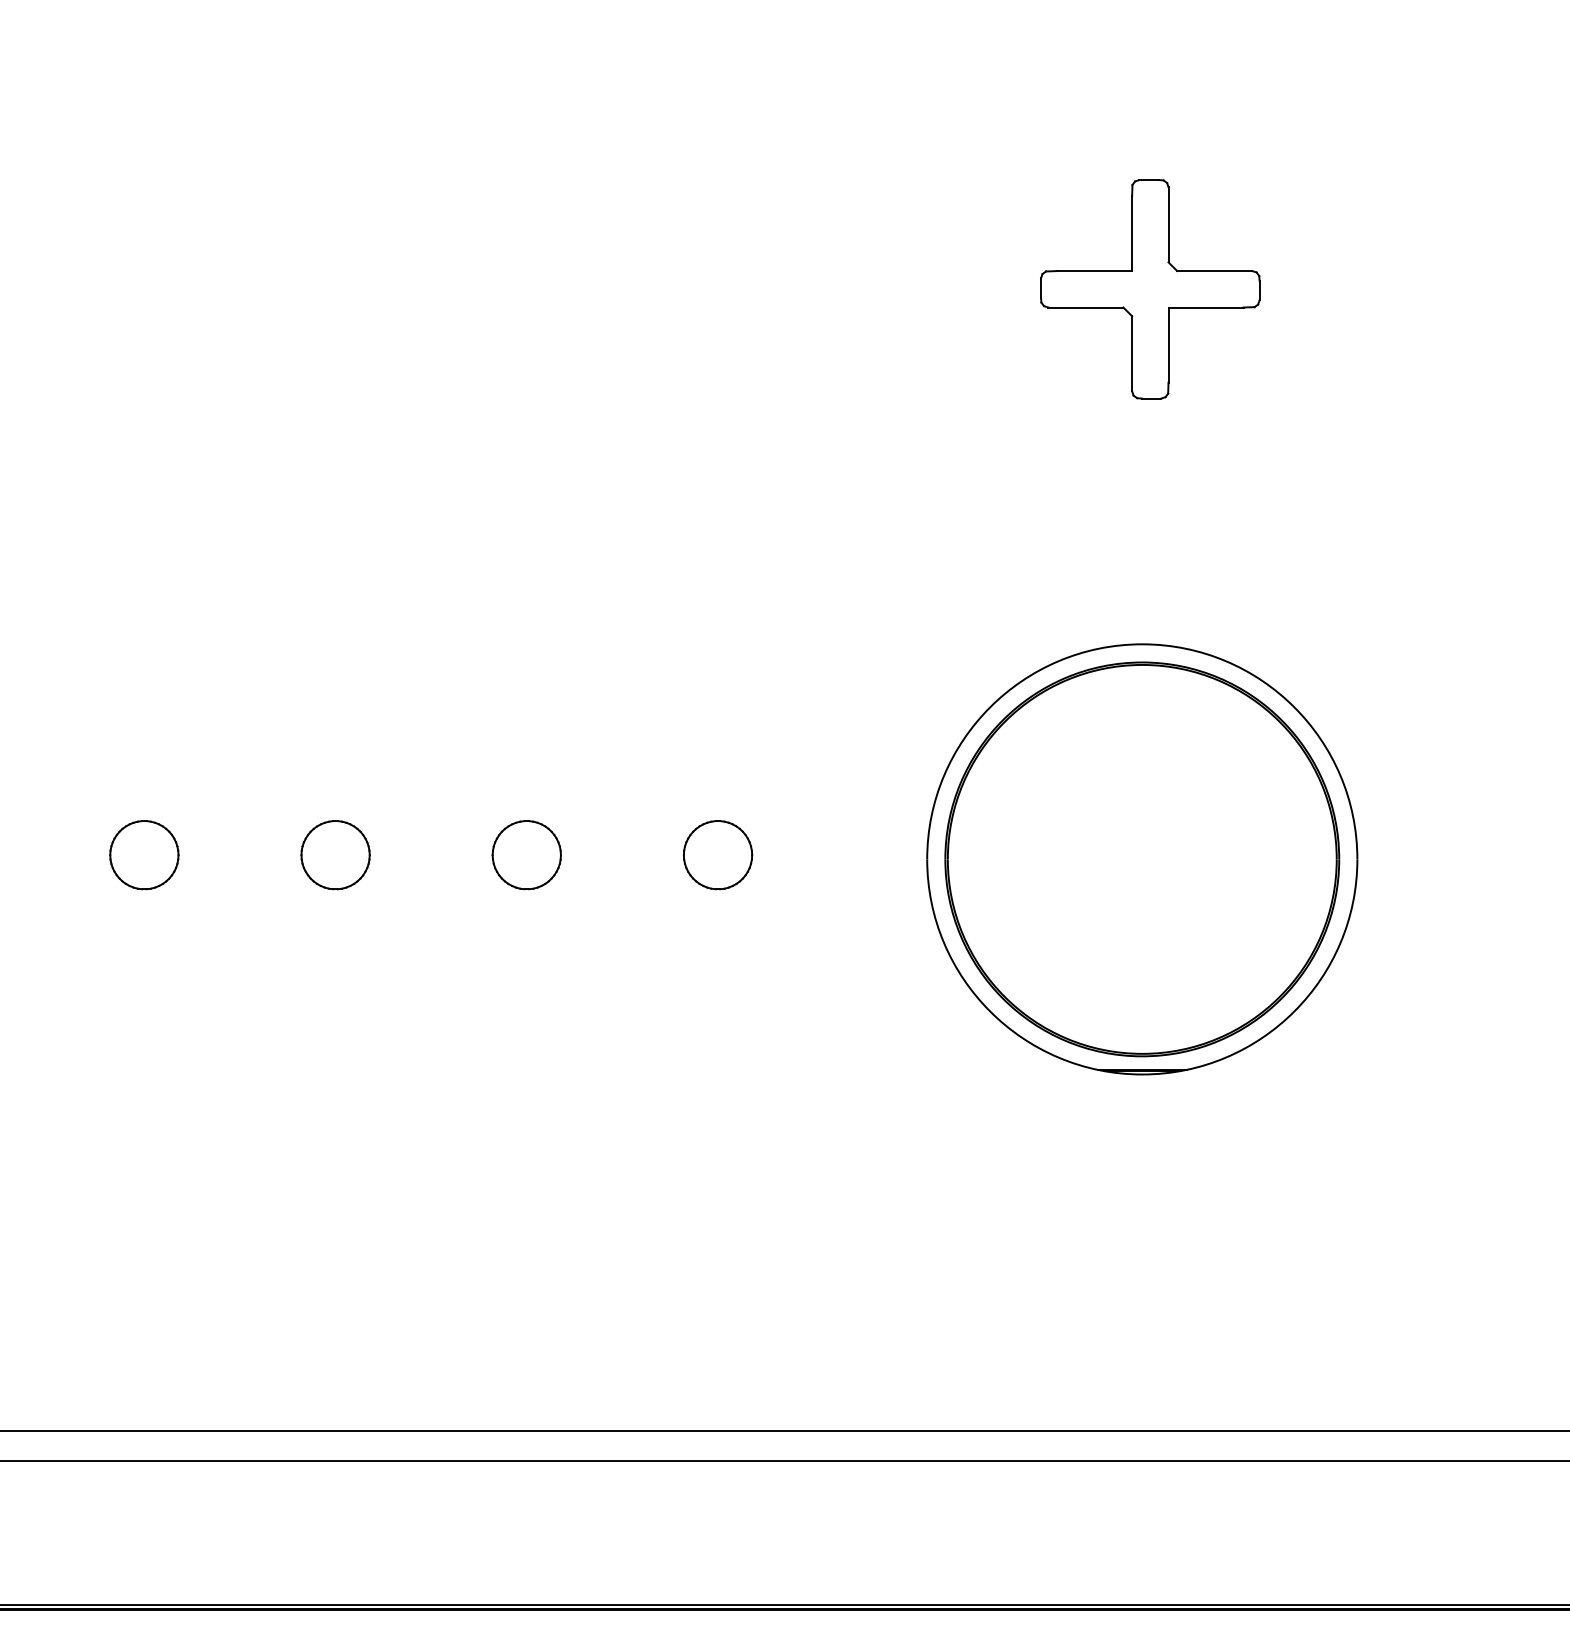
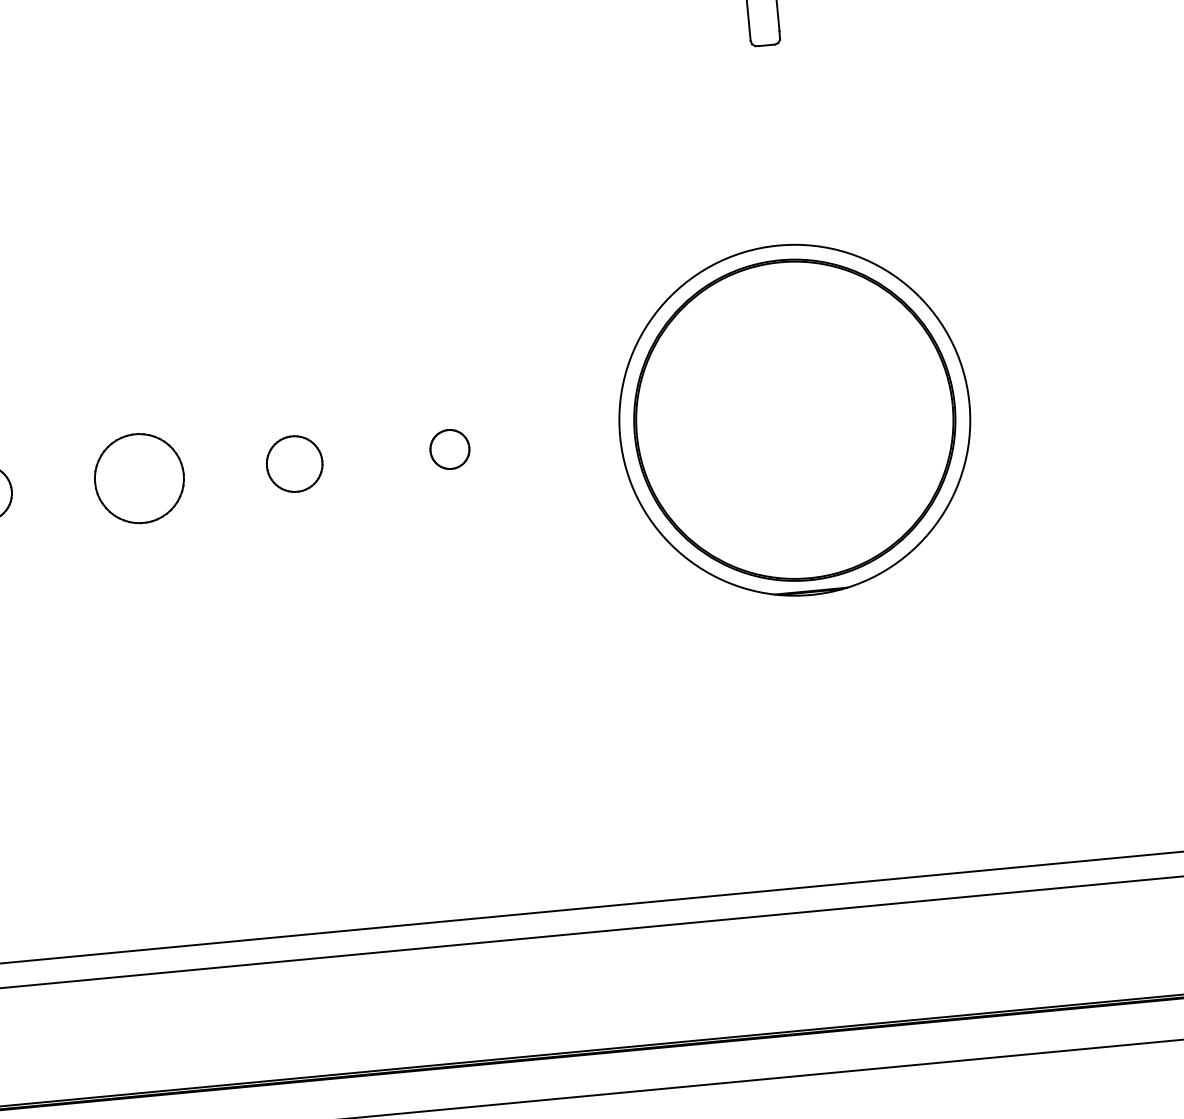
part: (335, 855) -> (139, 479), size x1.6
part: (717, 855) -> (449, 449), size x0.7

